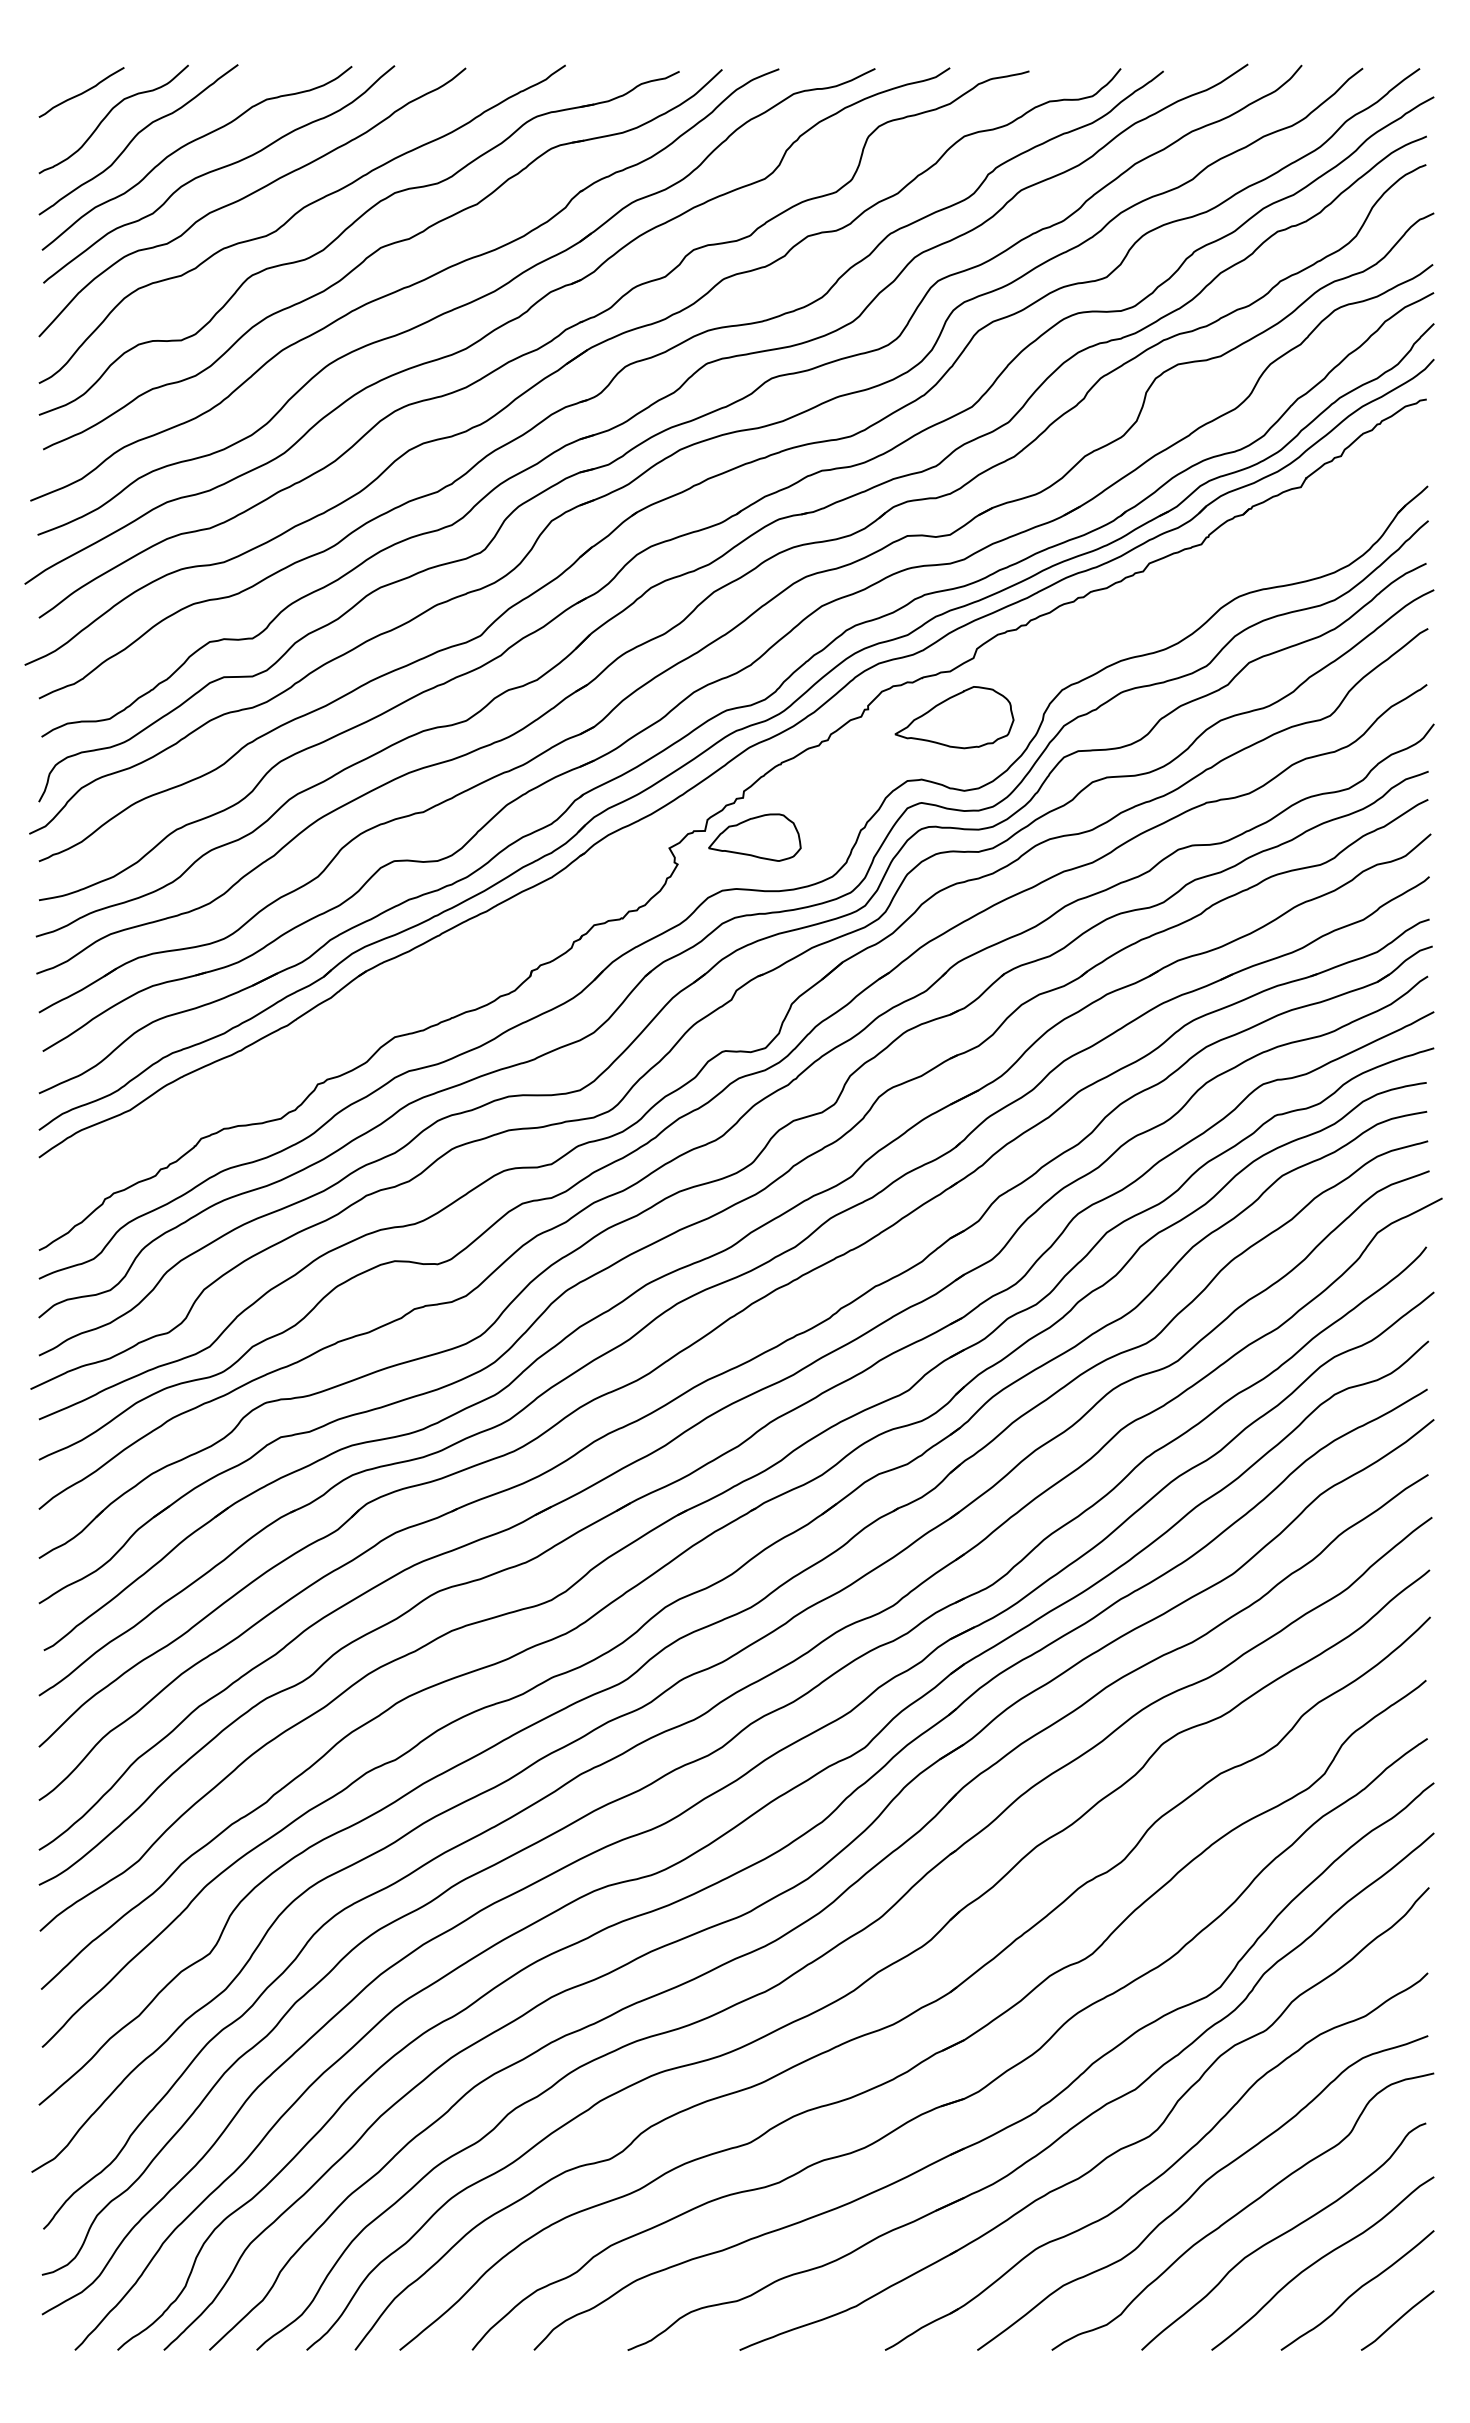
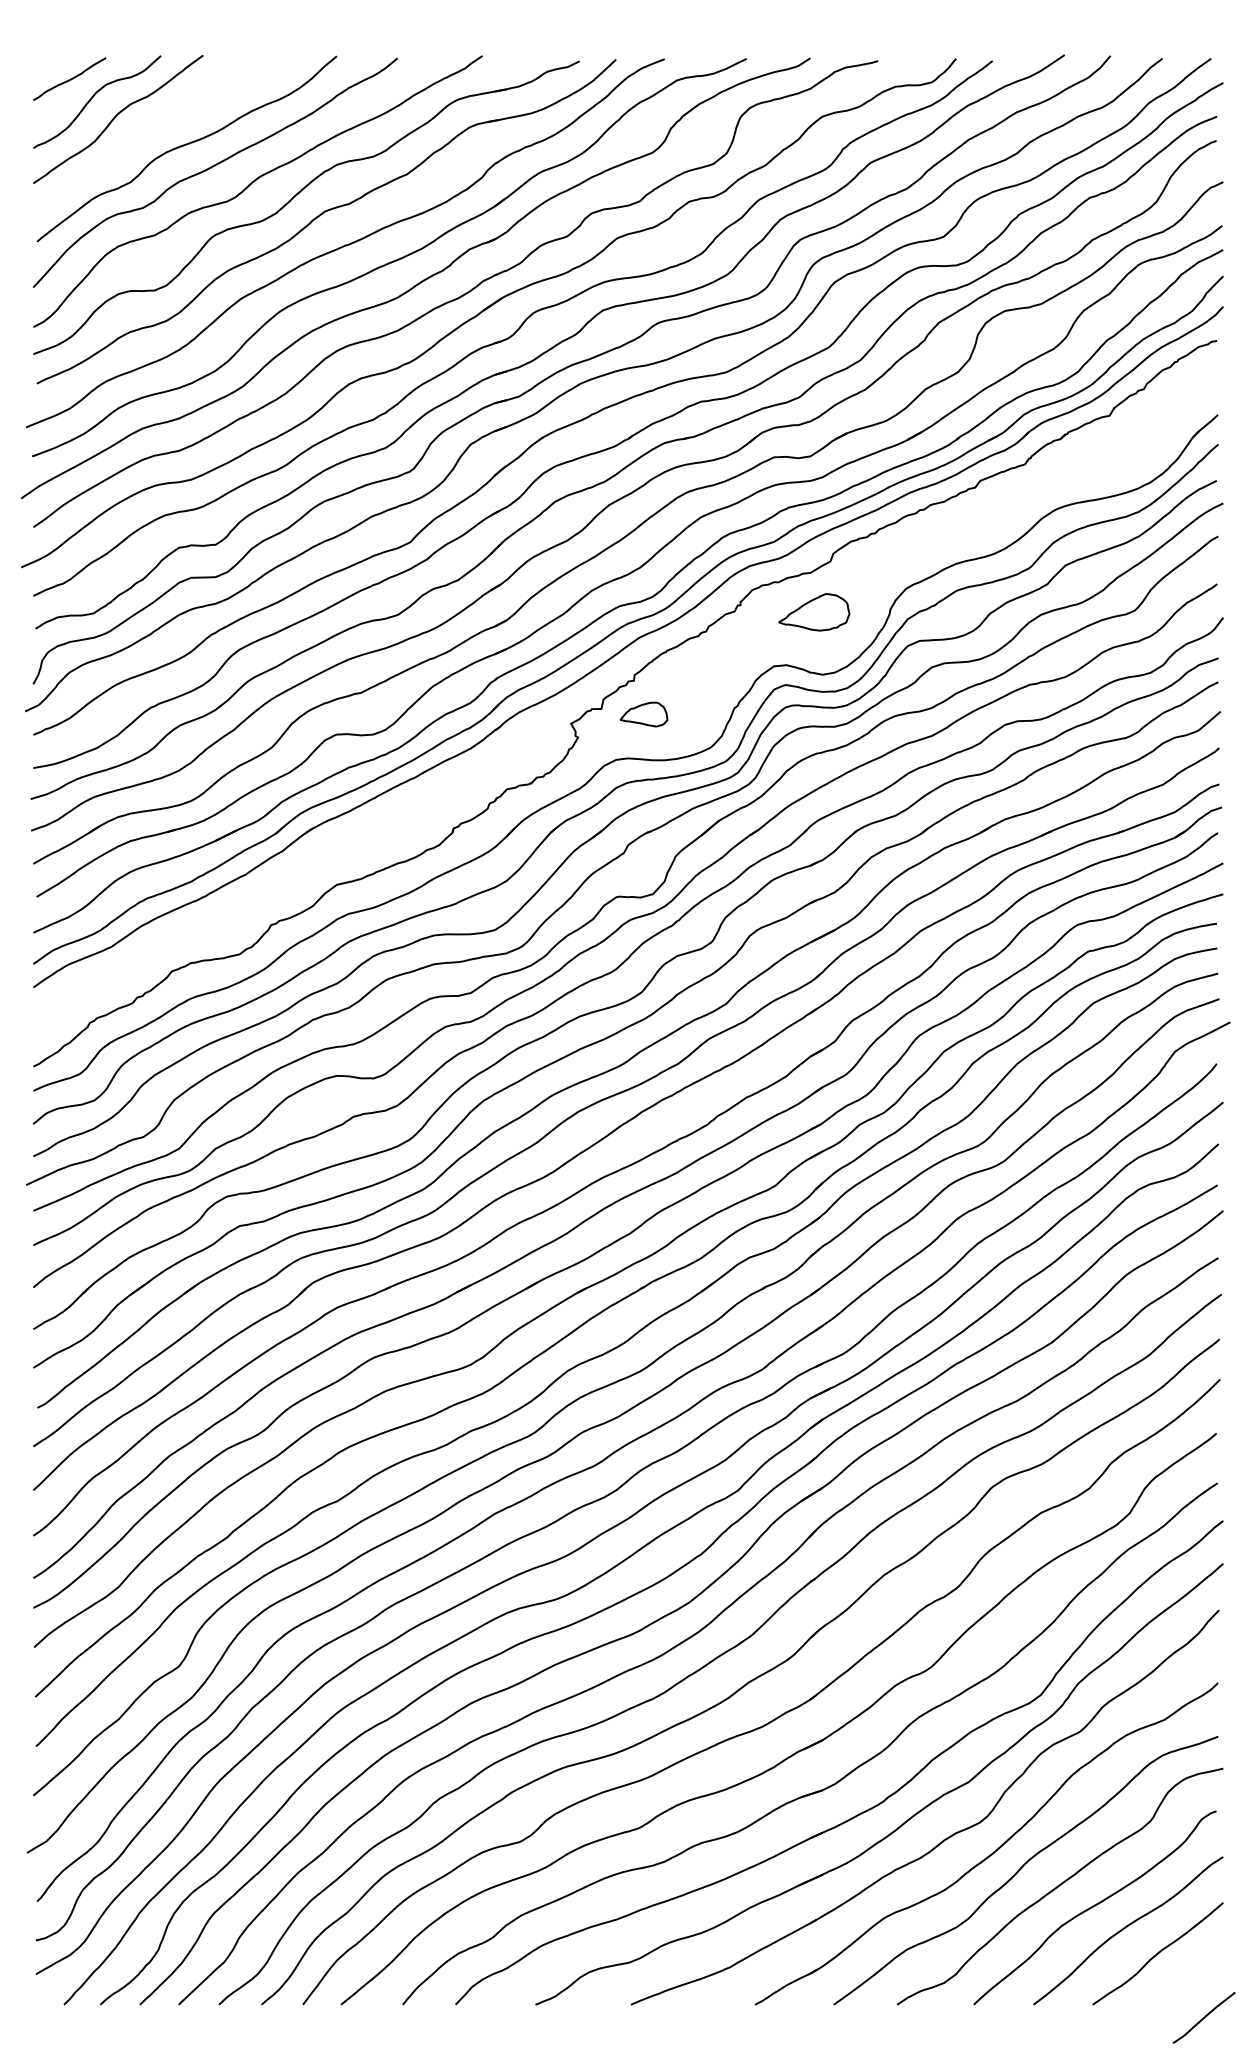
curve: (187, 145) -> (160, 124), removed
part: (954, 717) -> (814, 612), size x0.7
part: (754, 837) -> (643, 714), size x0.6
curve: (1397, 2320) -> (1203, 2017), moved

